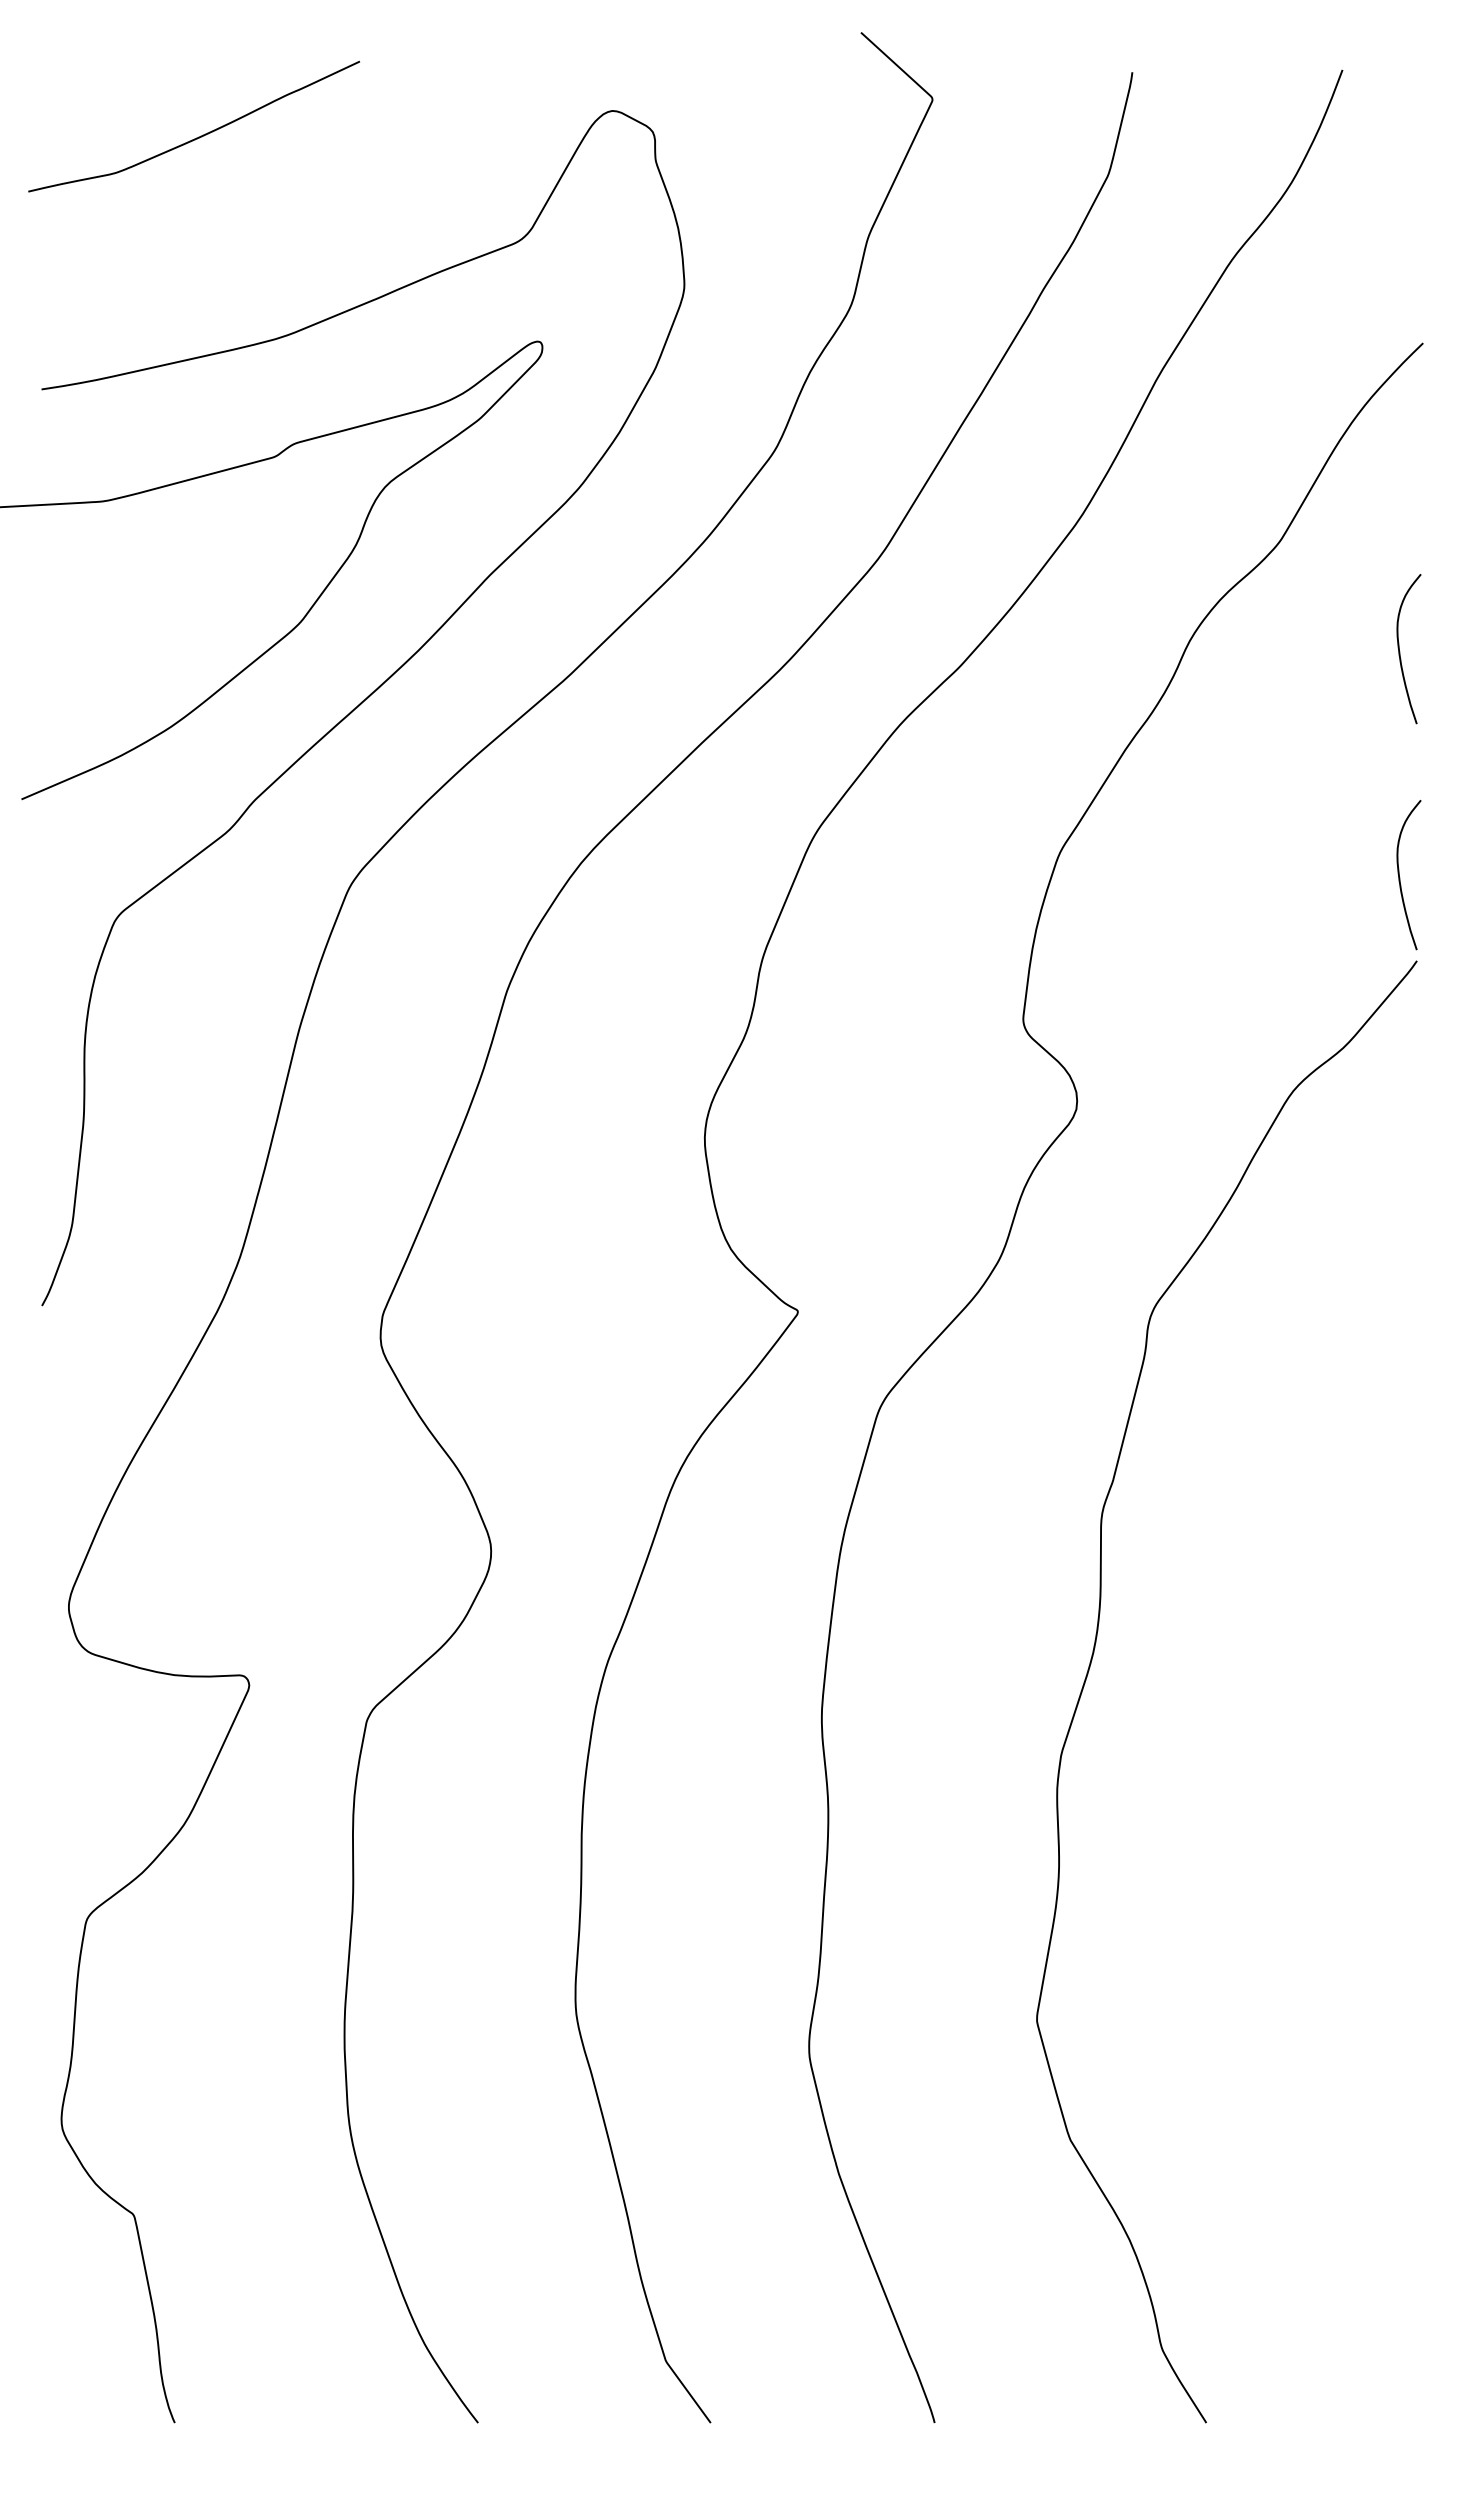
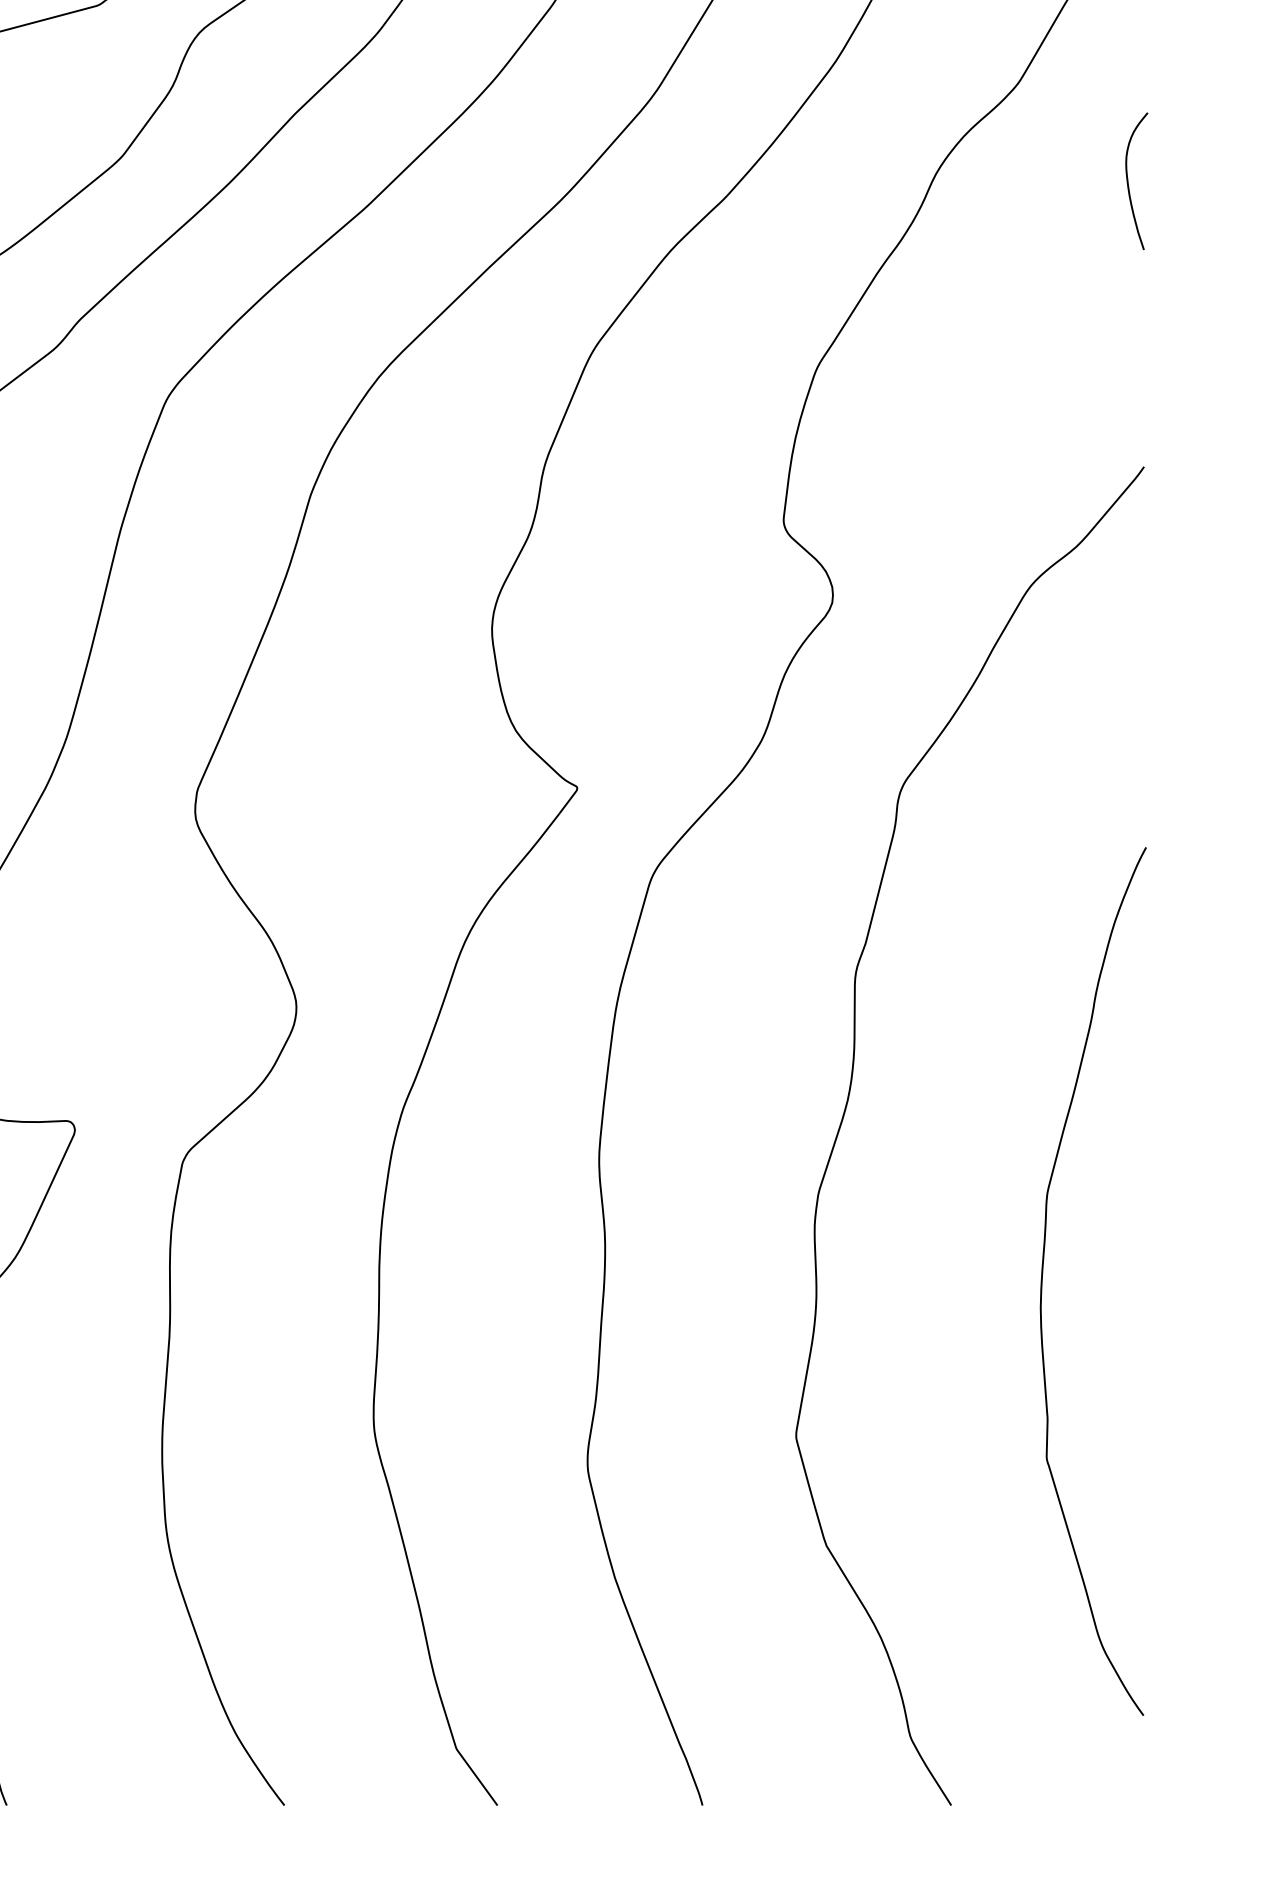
curve: (1400, 877) -> (1129, 390), removed
curve: (1306, 1850) -> (1042, 1281), added

